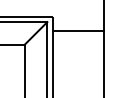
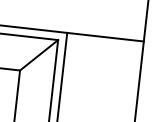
line: (77, 30) -> (104, 36), moved

